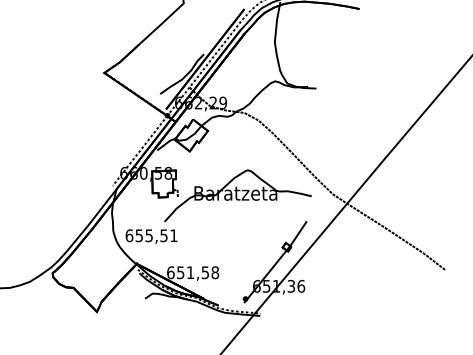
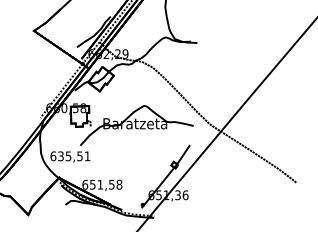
text: (139, 235) -> (61, 156), 655,51 -> 635,51

